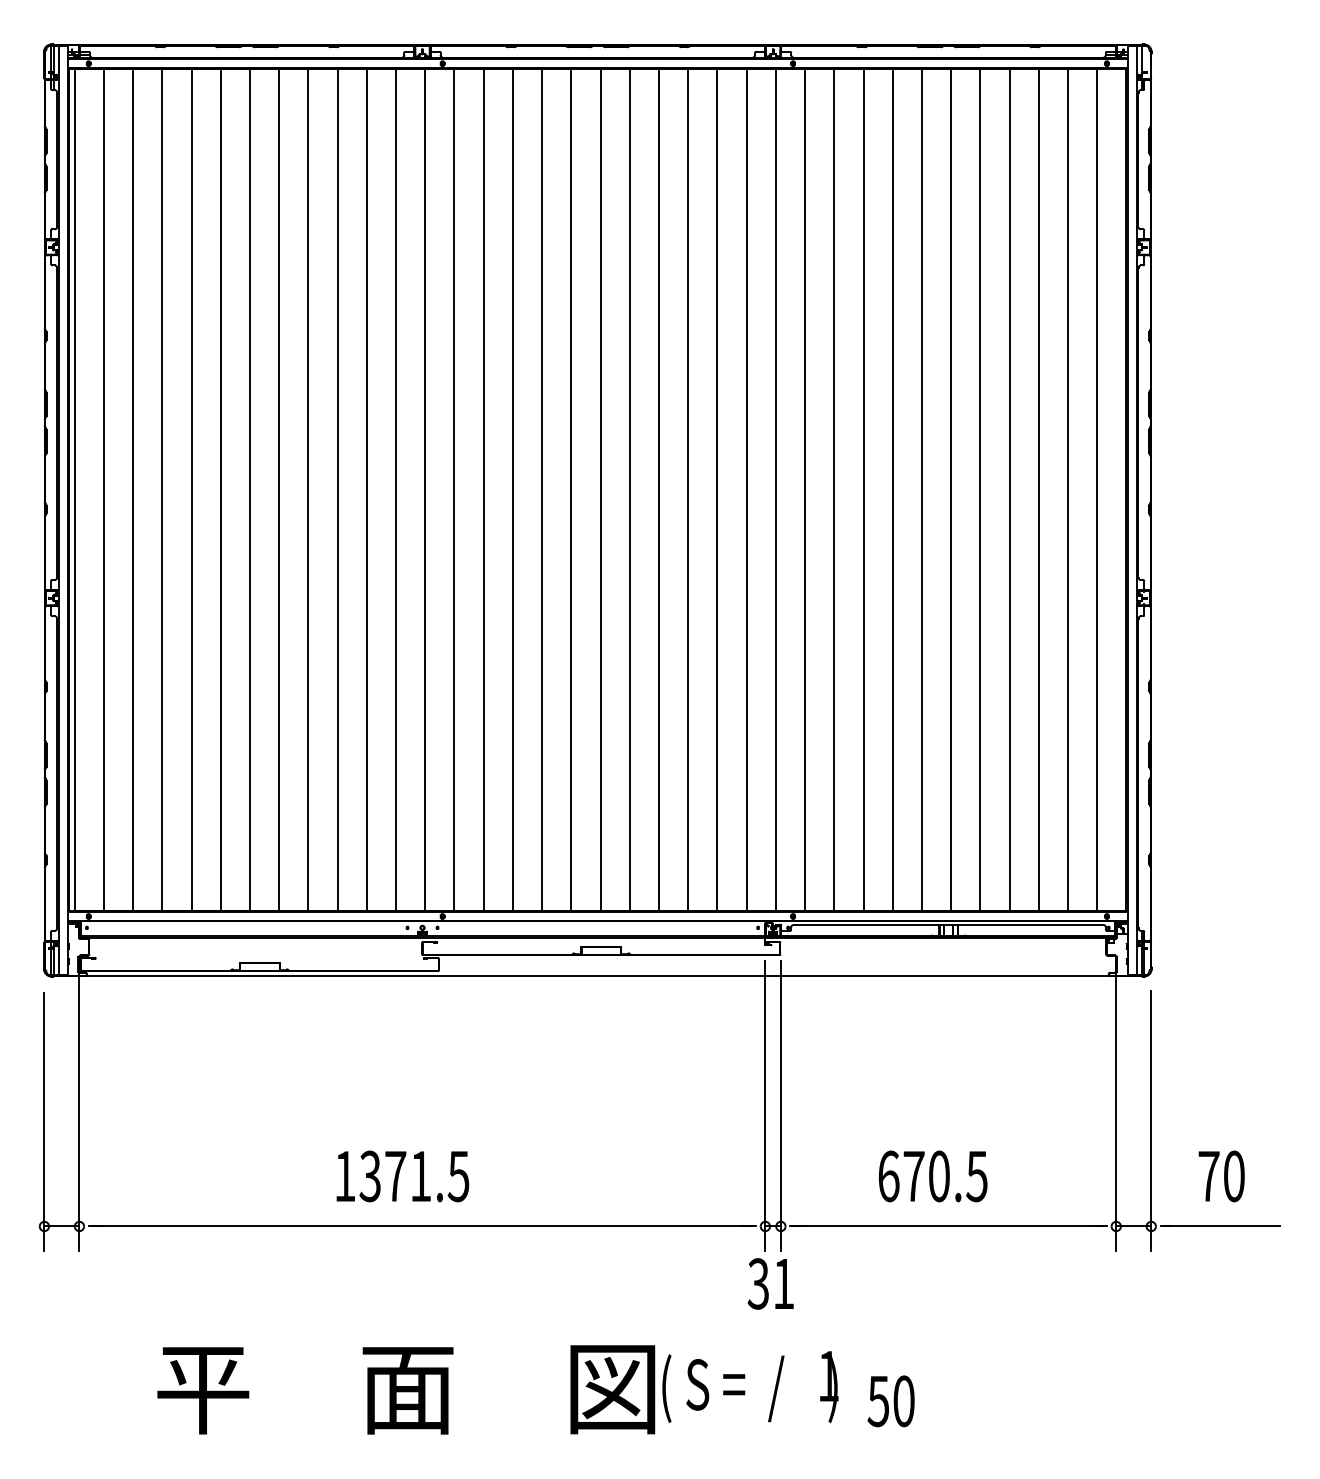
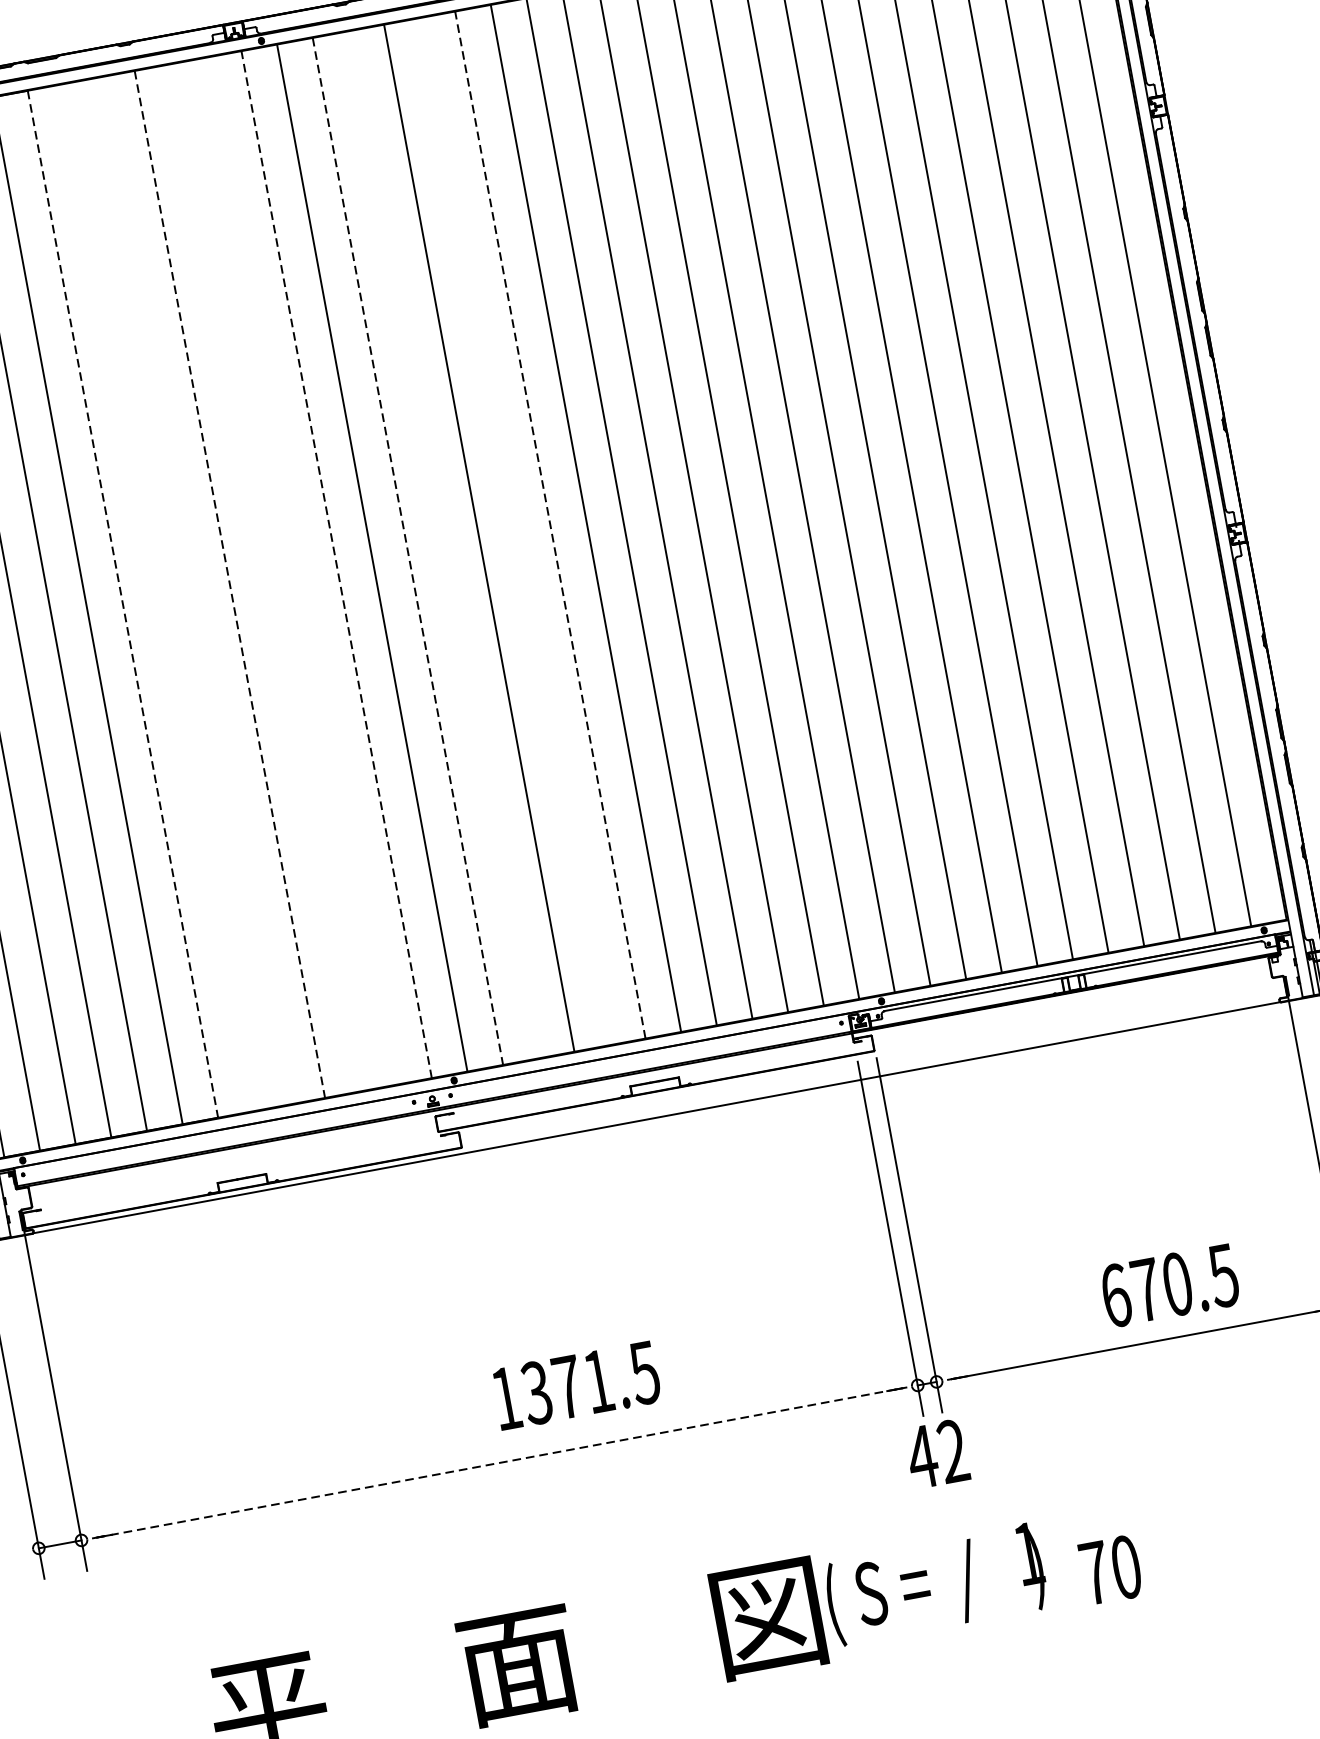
line: (279, 489) -> (158, 596), removed
line: (308, 489) -> (194, 590), removed
line: (366, 489) -> (264, 577), removed
line: (396, 489) -> (301, 570), removed
line: (425, 489) -> (336, 563), solid -> dashed
line: (512, 489) -> (442, 544), removed
line: (571, 489) -> (514, 530), removed
line: (600, 489) -> (550, 524), solid -> dashed
line: (249, 490) -> (122, 604), solid -> dashed
line: (337, 490) -> (229, 584), solid -> dashed
line: (483, 490) -> (407, 551), solid -> dashed
text: (402, 1176) -> (576, 1385), moved
text: (933, 1176) -> (1170, 1285), moved
line: (422, 1226) -> (499, 1462), solid -> dashed
text: (770, 1283) -> (936, 1453), 31 -> 42
text: (878, 1401) -> (1095, 1573), 50 -> 70

